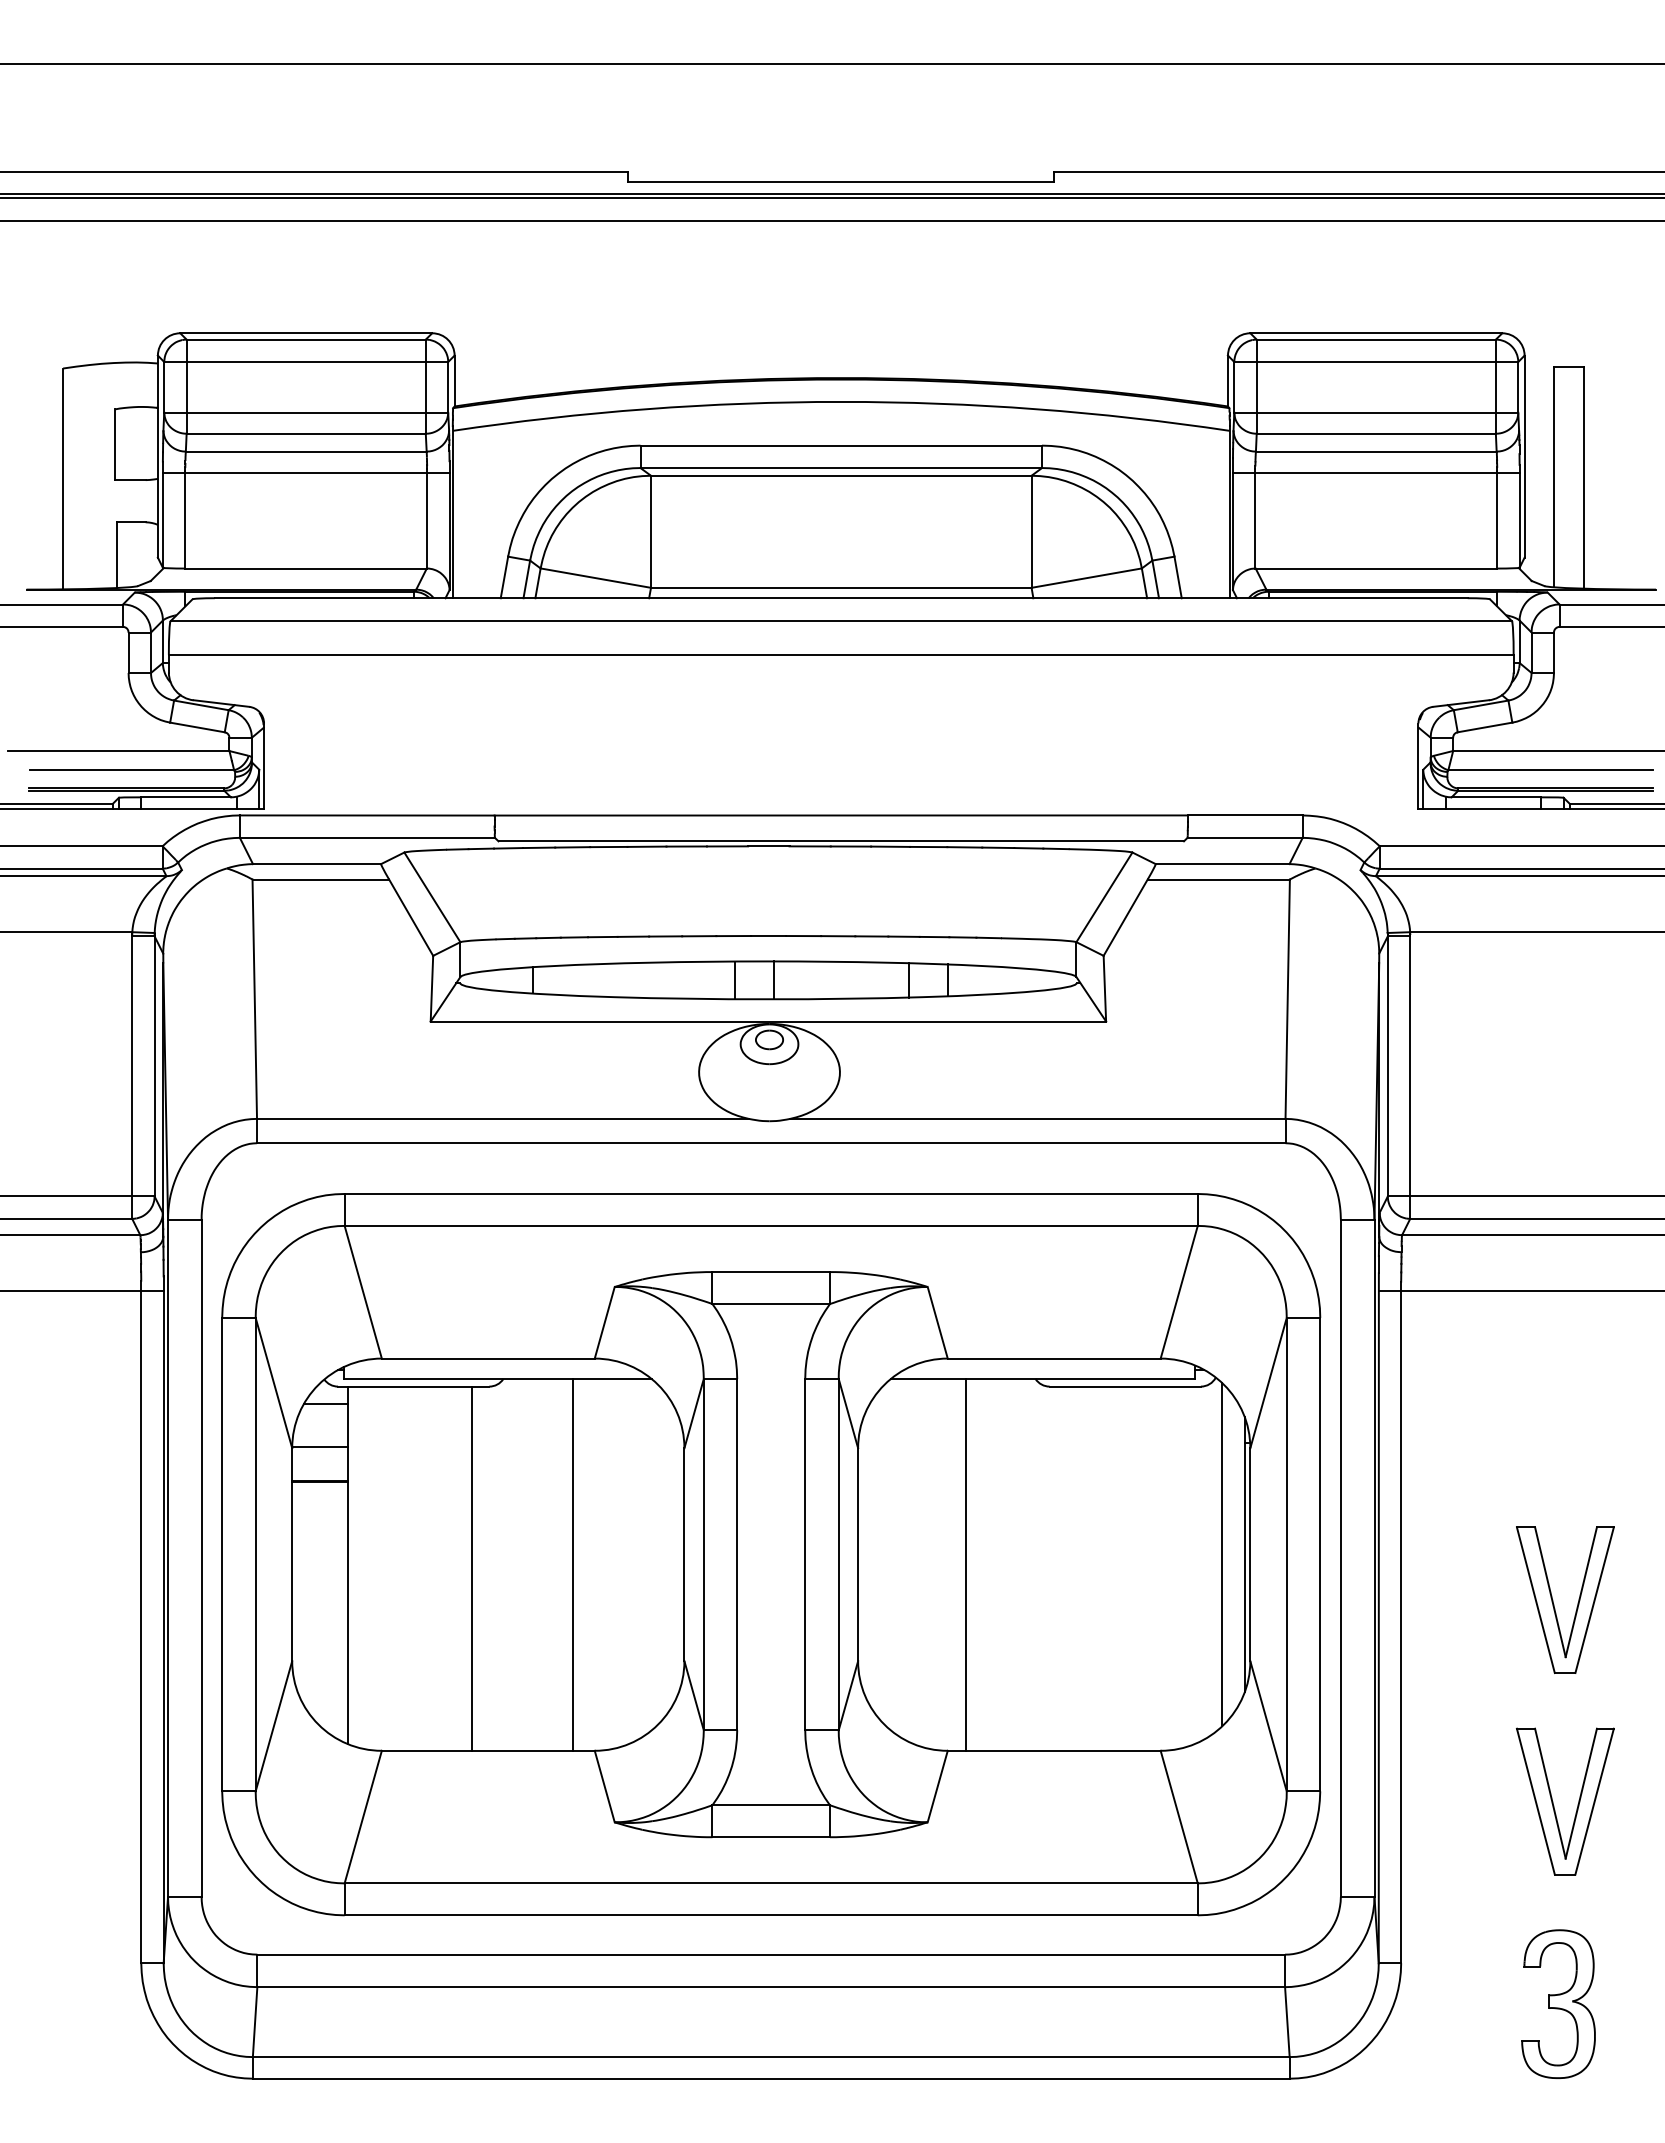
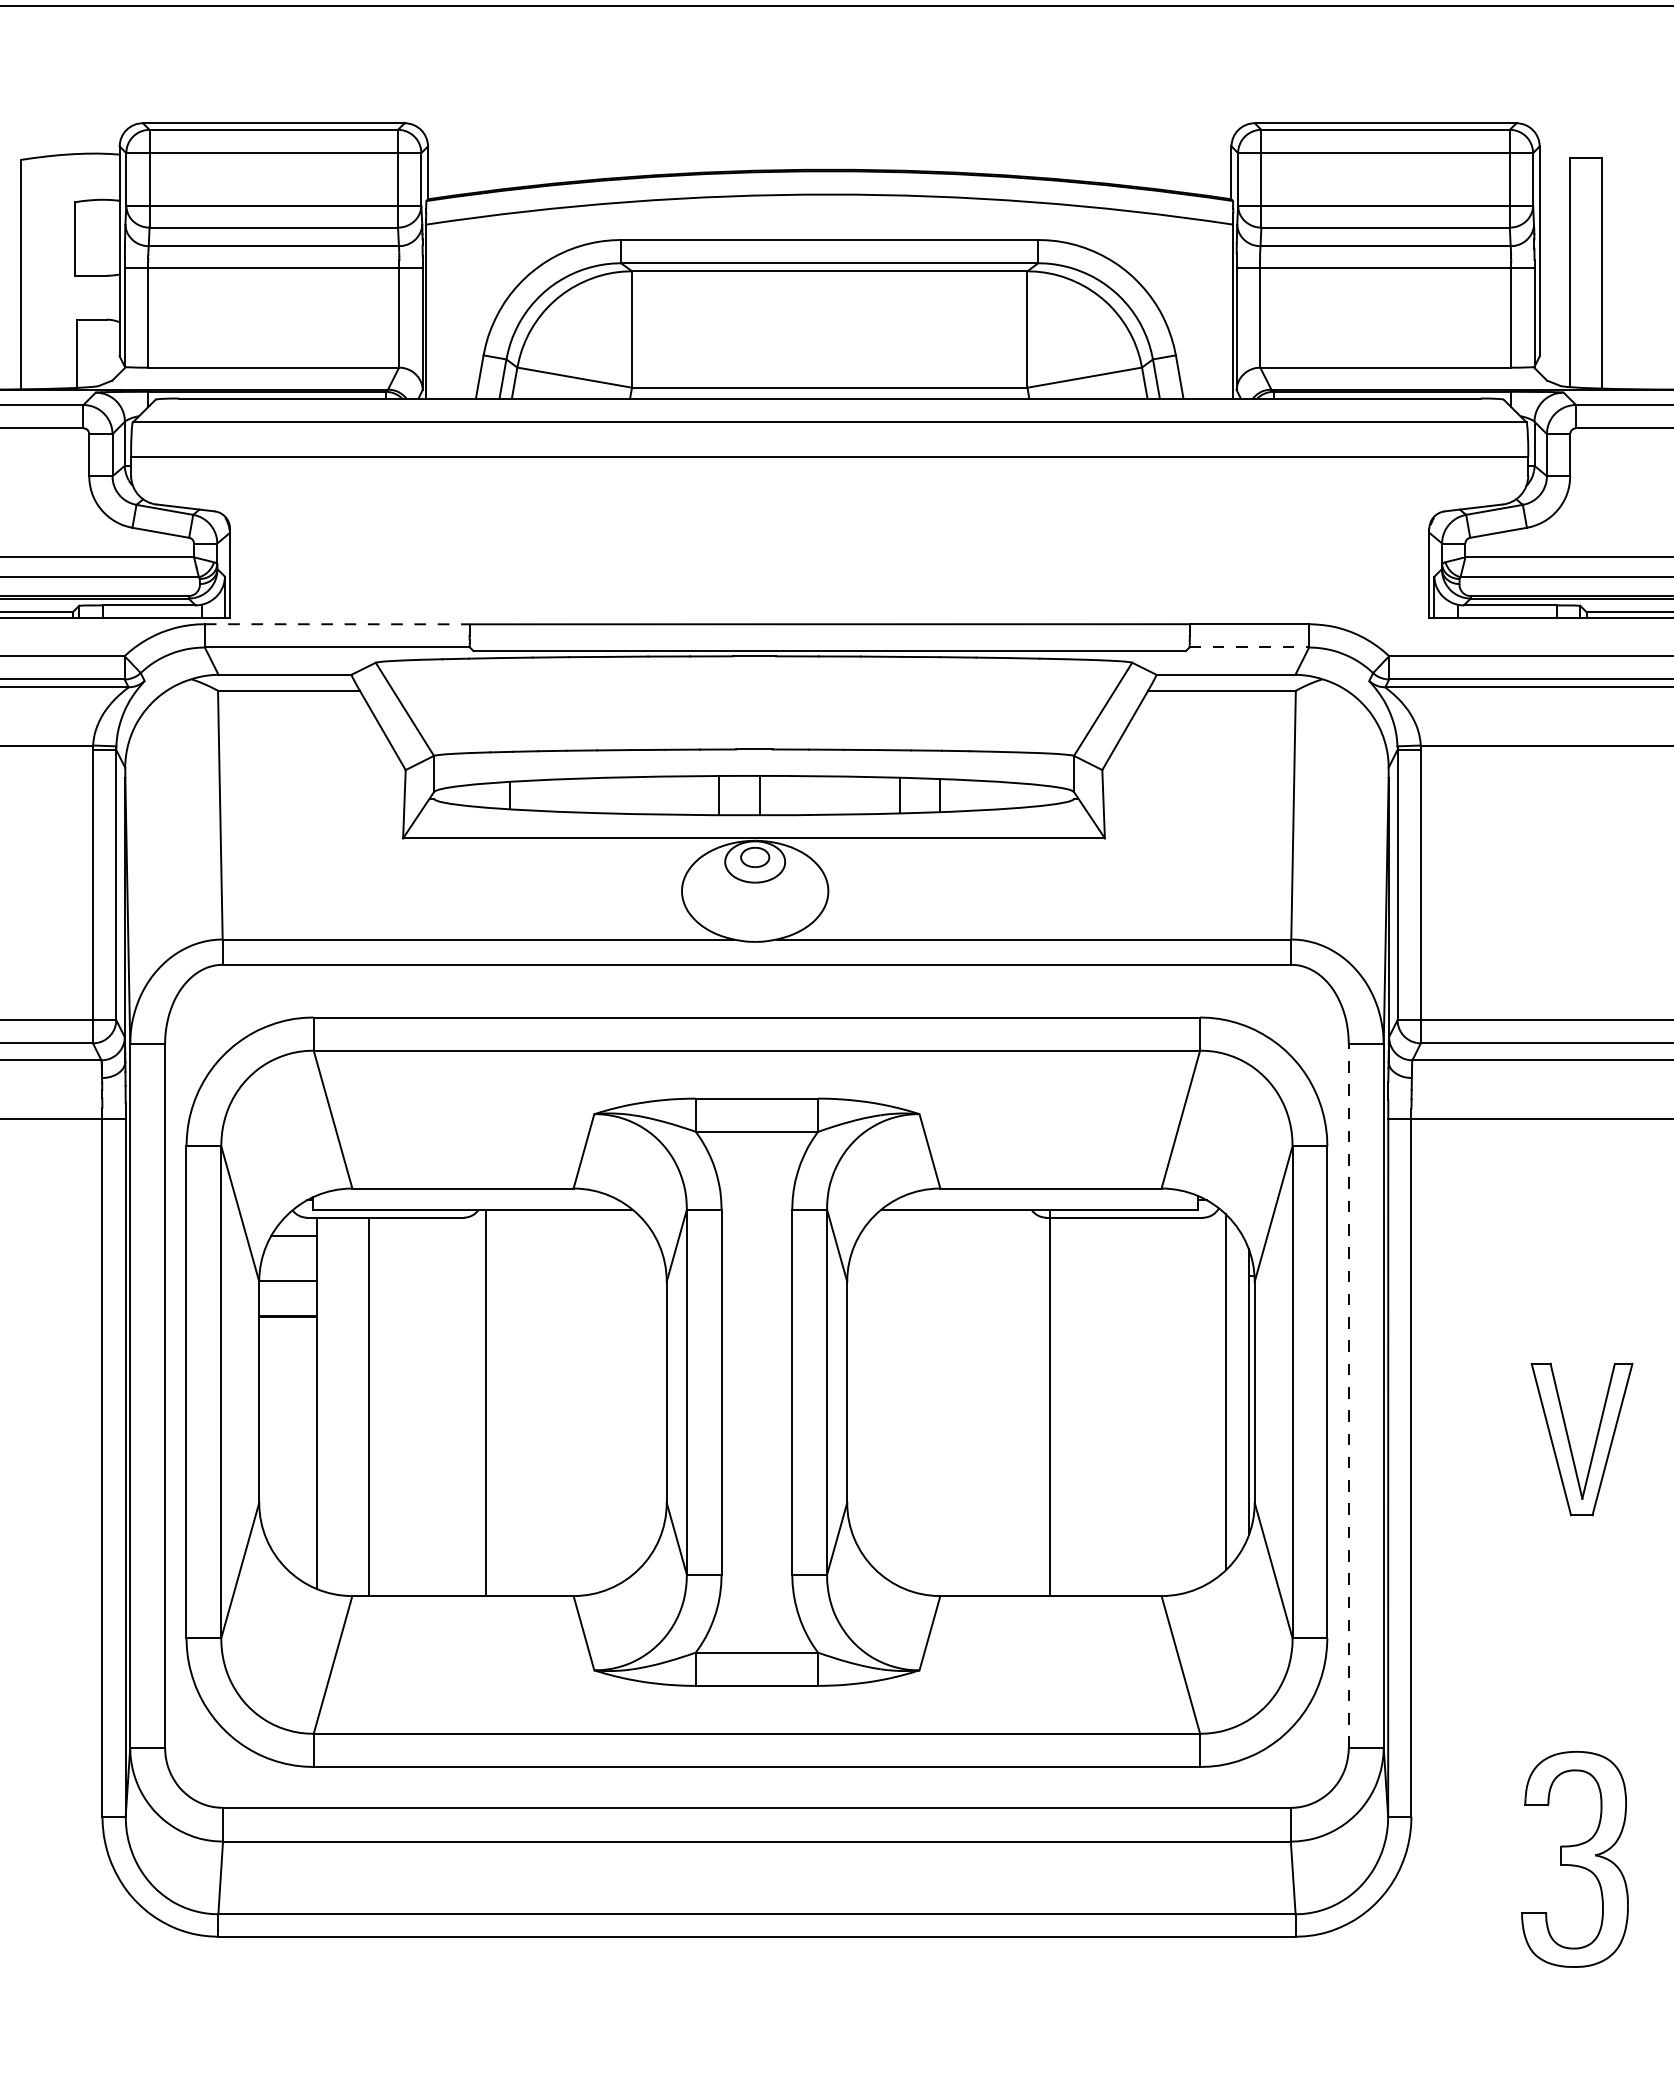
line: (367, 815) -> (337, 624), solid -> dashed
line: (1245, 837) -> (1249, 647), solid -> dashed
line: (1340, 1558) -> (1348, 1396), solid -> dashed
line: (573, 1564) -> (486, 1402), moved
line: (965, 1564) -> (1050, 1402), moved
line: (471, 1568) -> (368, 1406), moved
part: (1554, 1805) -> (1570, 1652), removed
part: (1558, 2003) -> (1574, 1858), size x1.4

